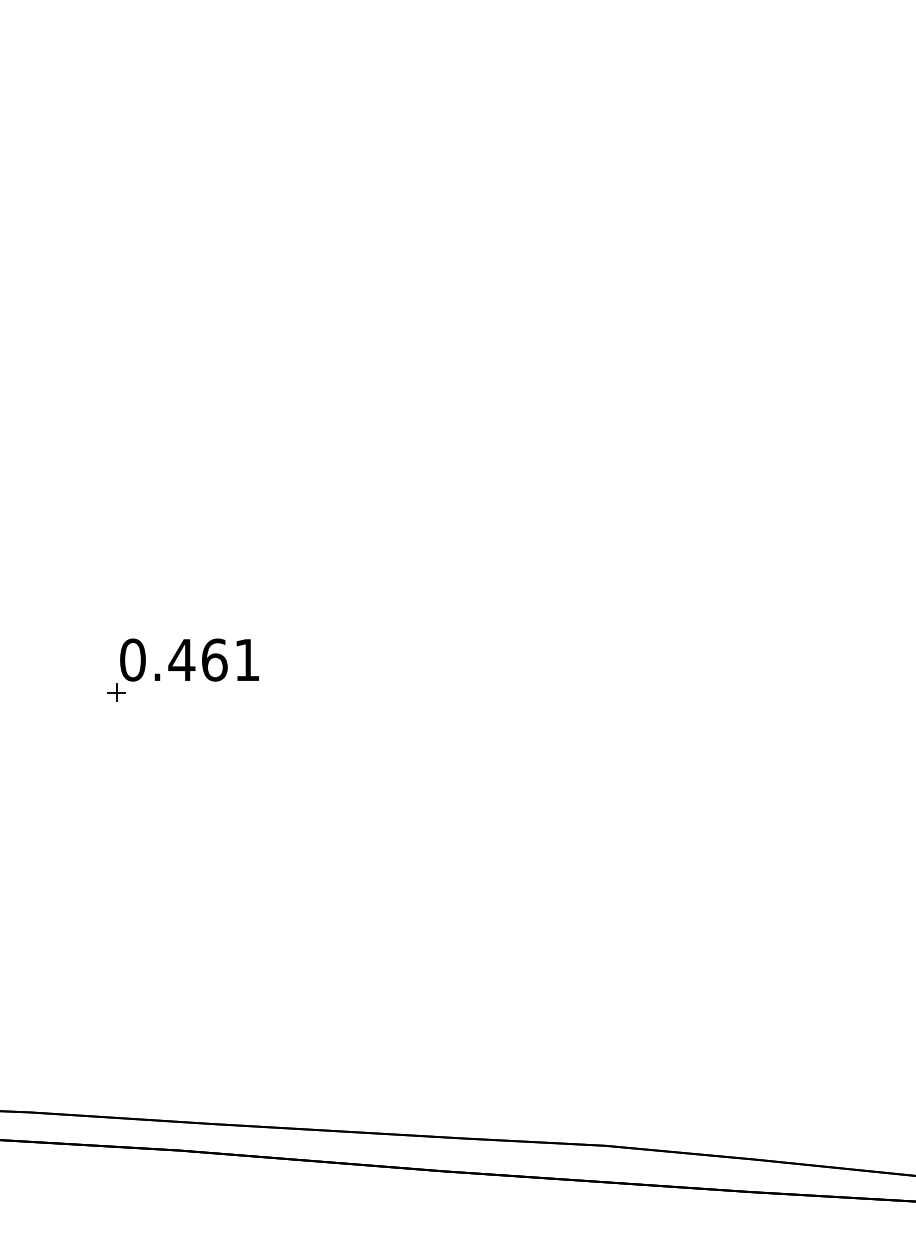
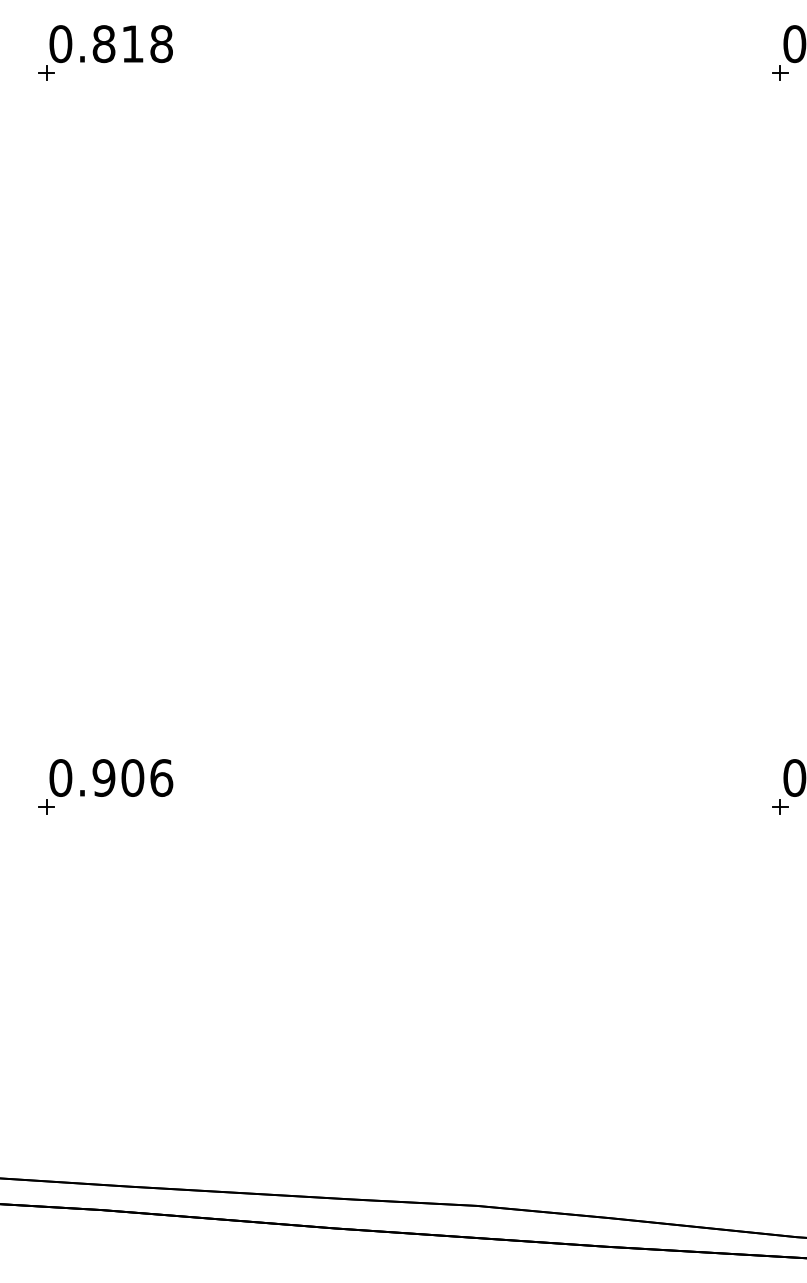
text: (214, 659) -> (132, 777), 0.461 -> 0.906

